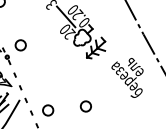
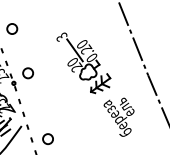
text: (127, 77) -> (118, 116), moved
circle: (85, 105) -> (84, 138), removed

